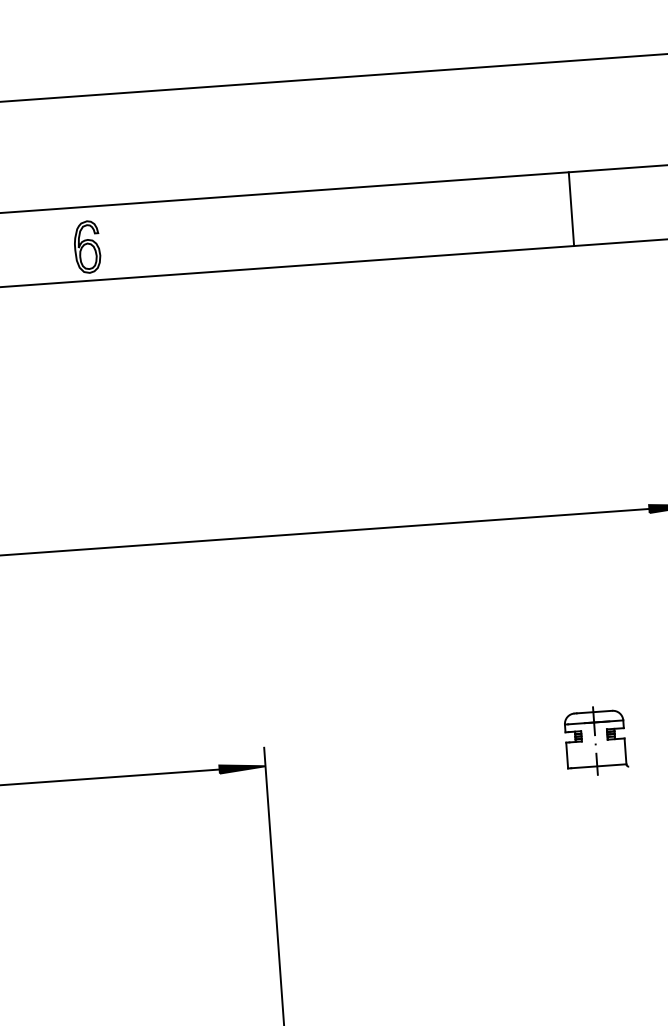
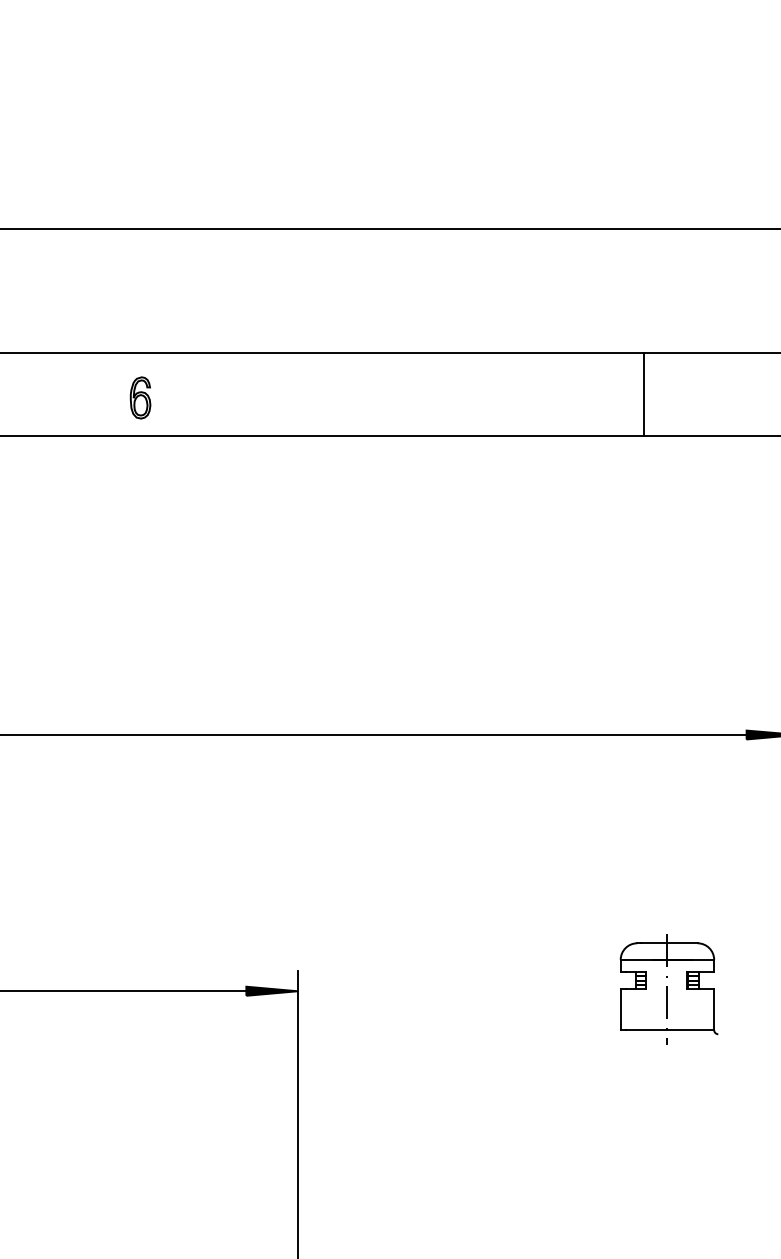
line: (571, 208) -> (643, 393), moved
part: (87, 246) -> (140, 397), size x0.71
part: (595, 740) -> (668, 989), size x1.43

